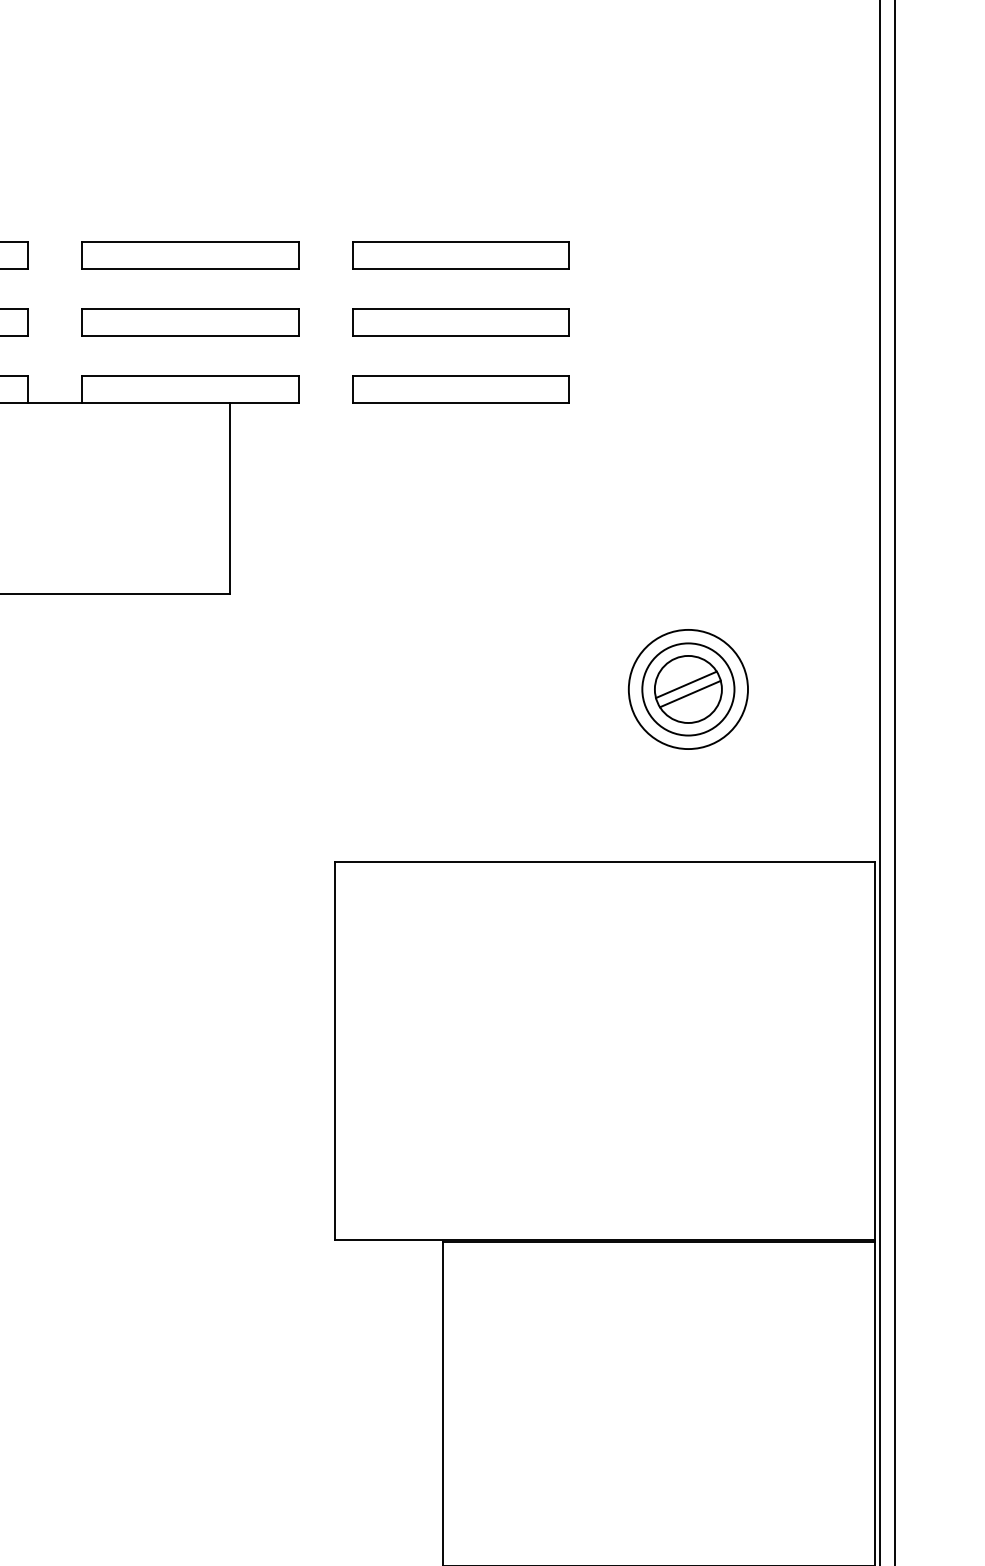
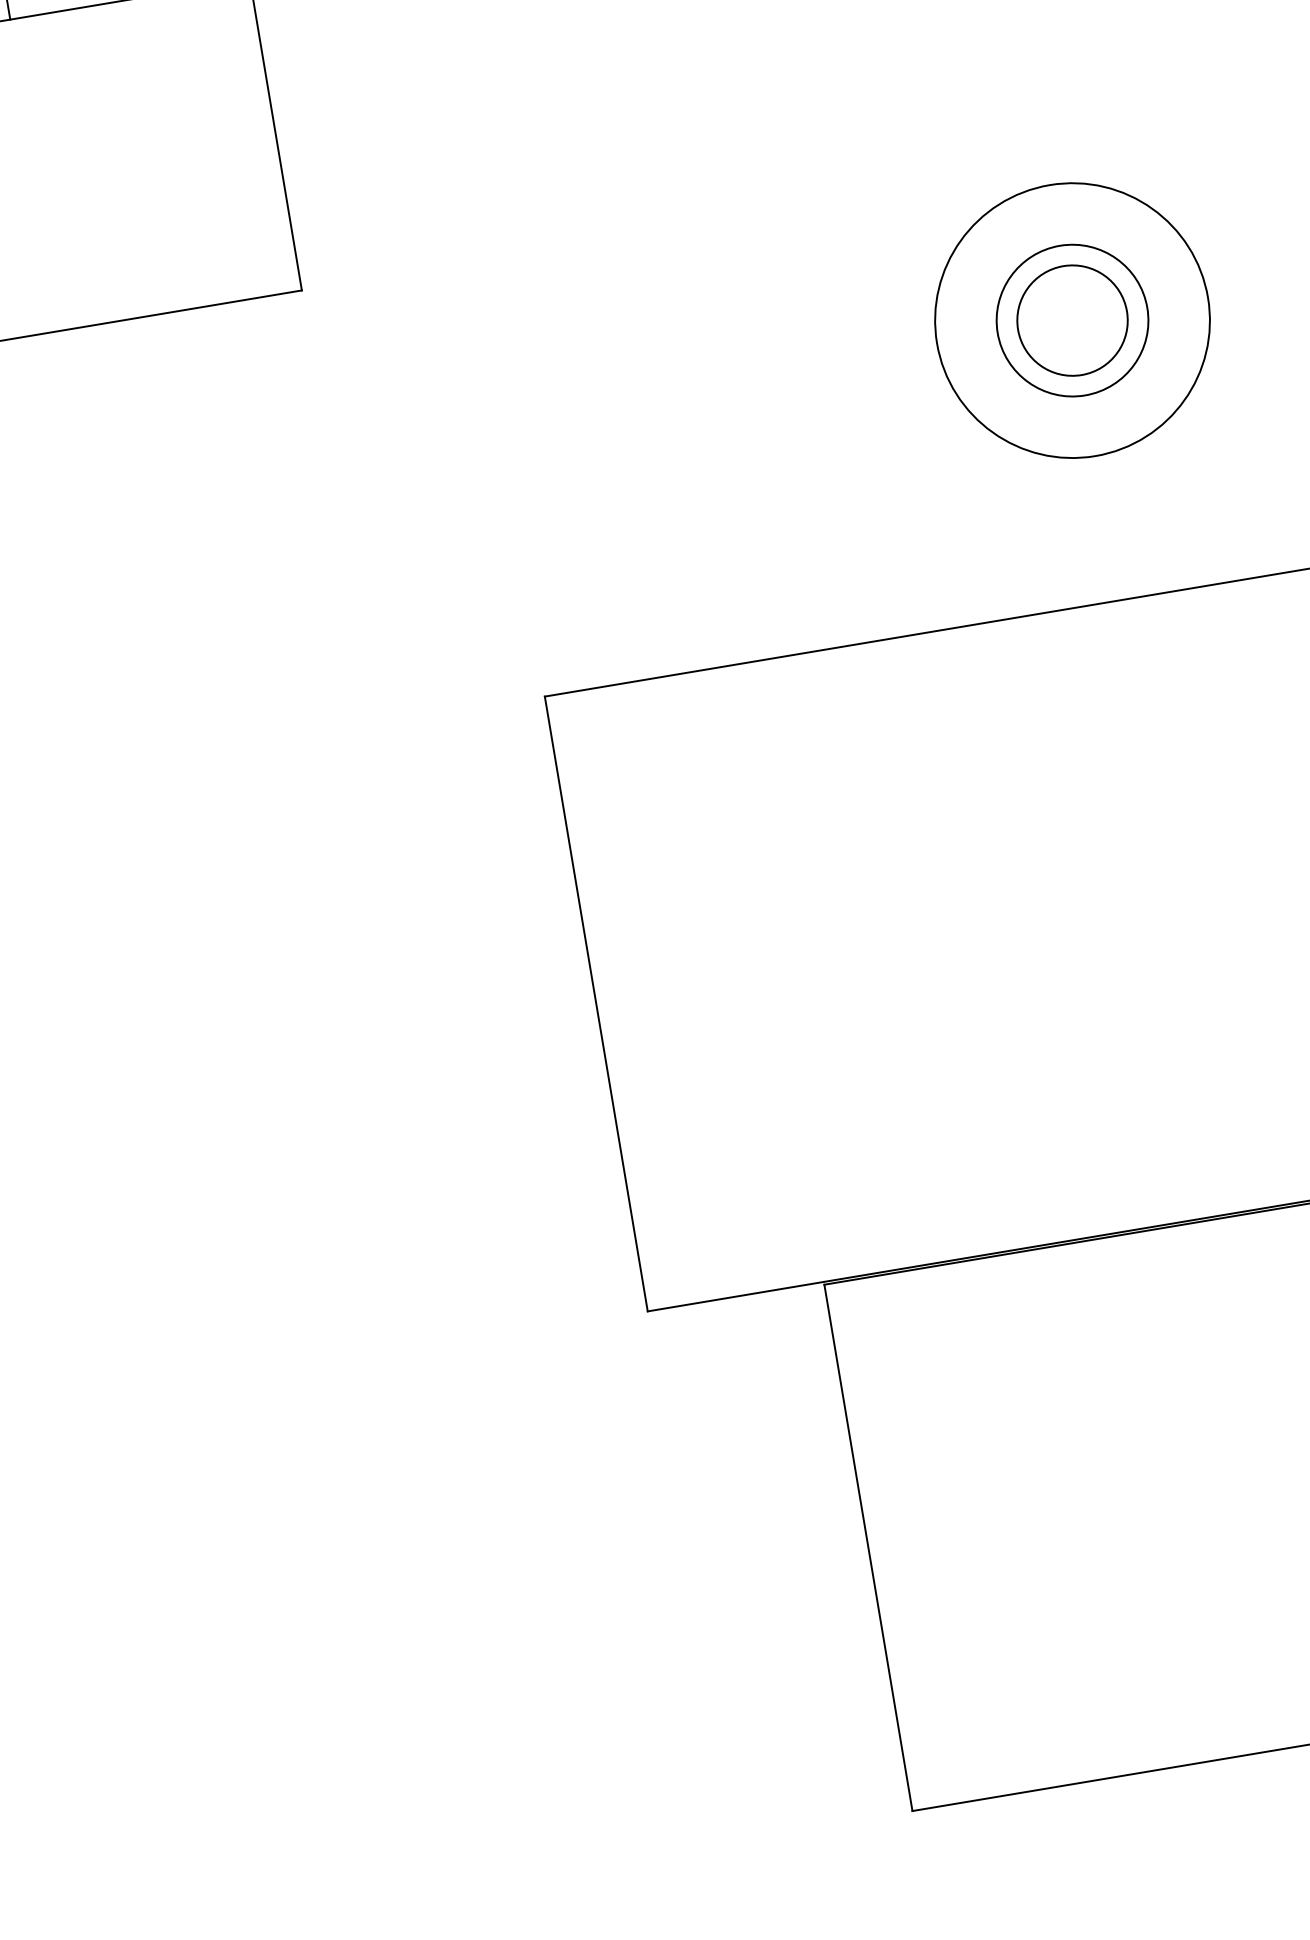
line: (685, 684) -> (1066, 313), removed
circle: (688, 689) -> (1072, 320), size x1.4
line: (689, 693) -> (1075, 326), removed

